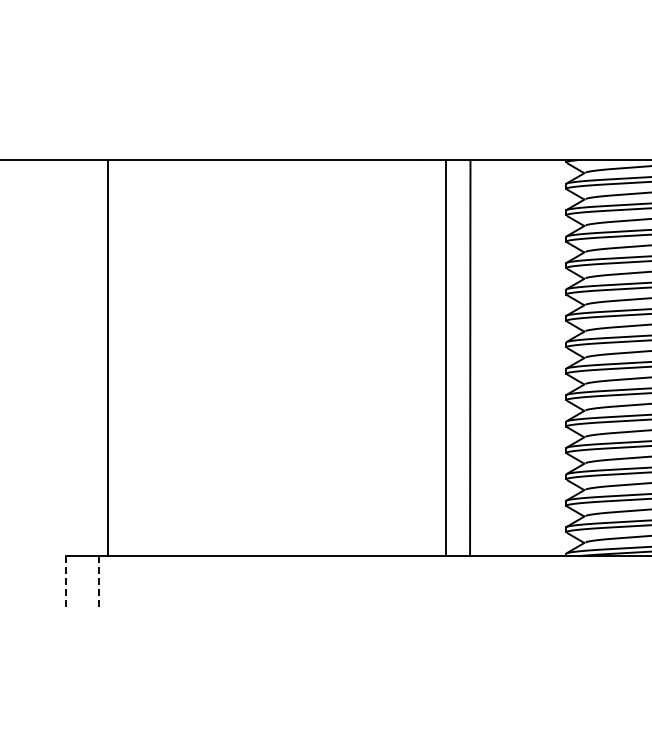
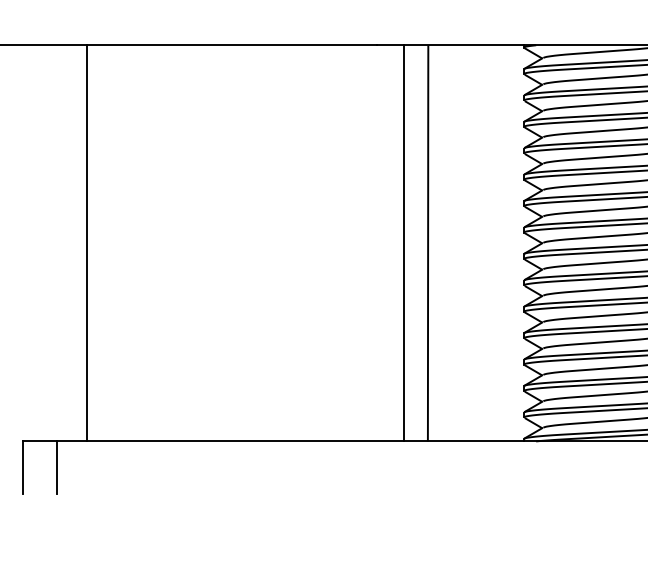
line: (107, 358) -> (86, 243), moved
line: (65, 583) -> (23, 468), dashed -> solid
line: (99, 583) -> (57, 468), dashed -> solid

